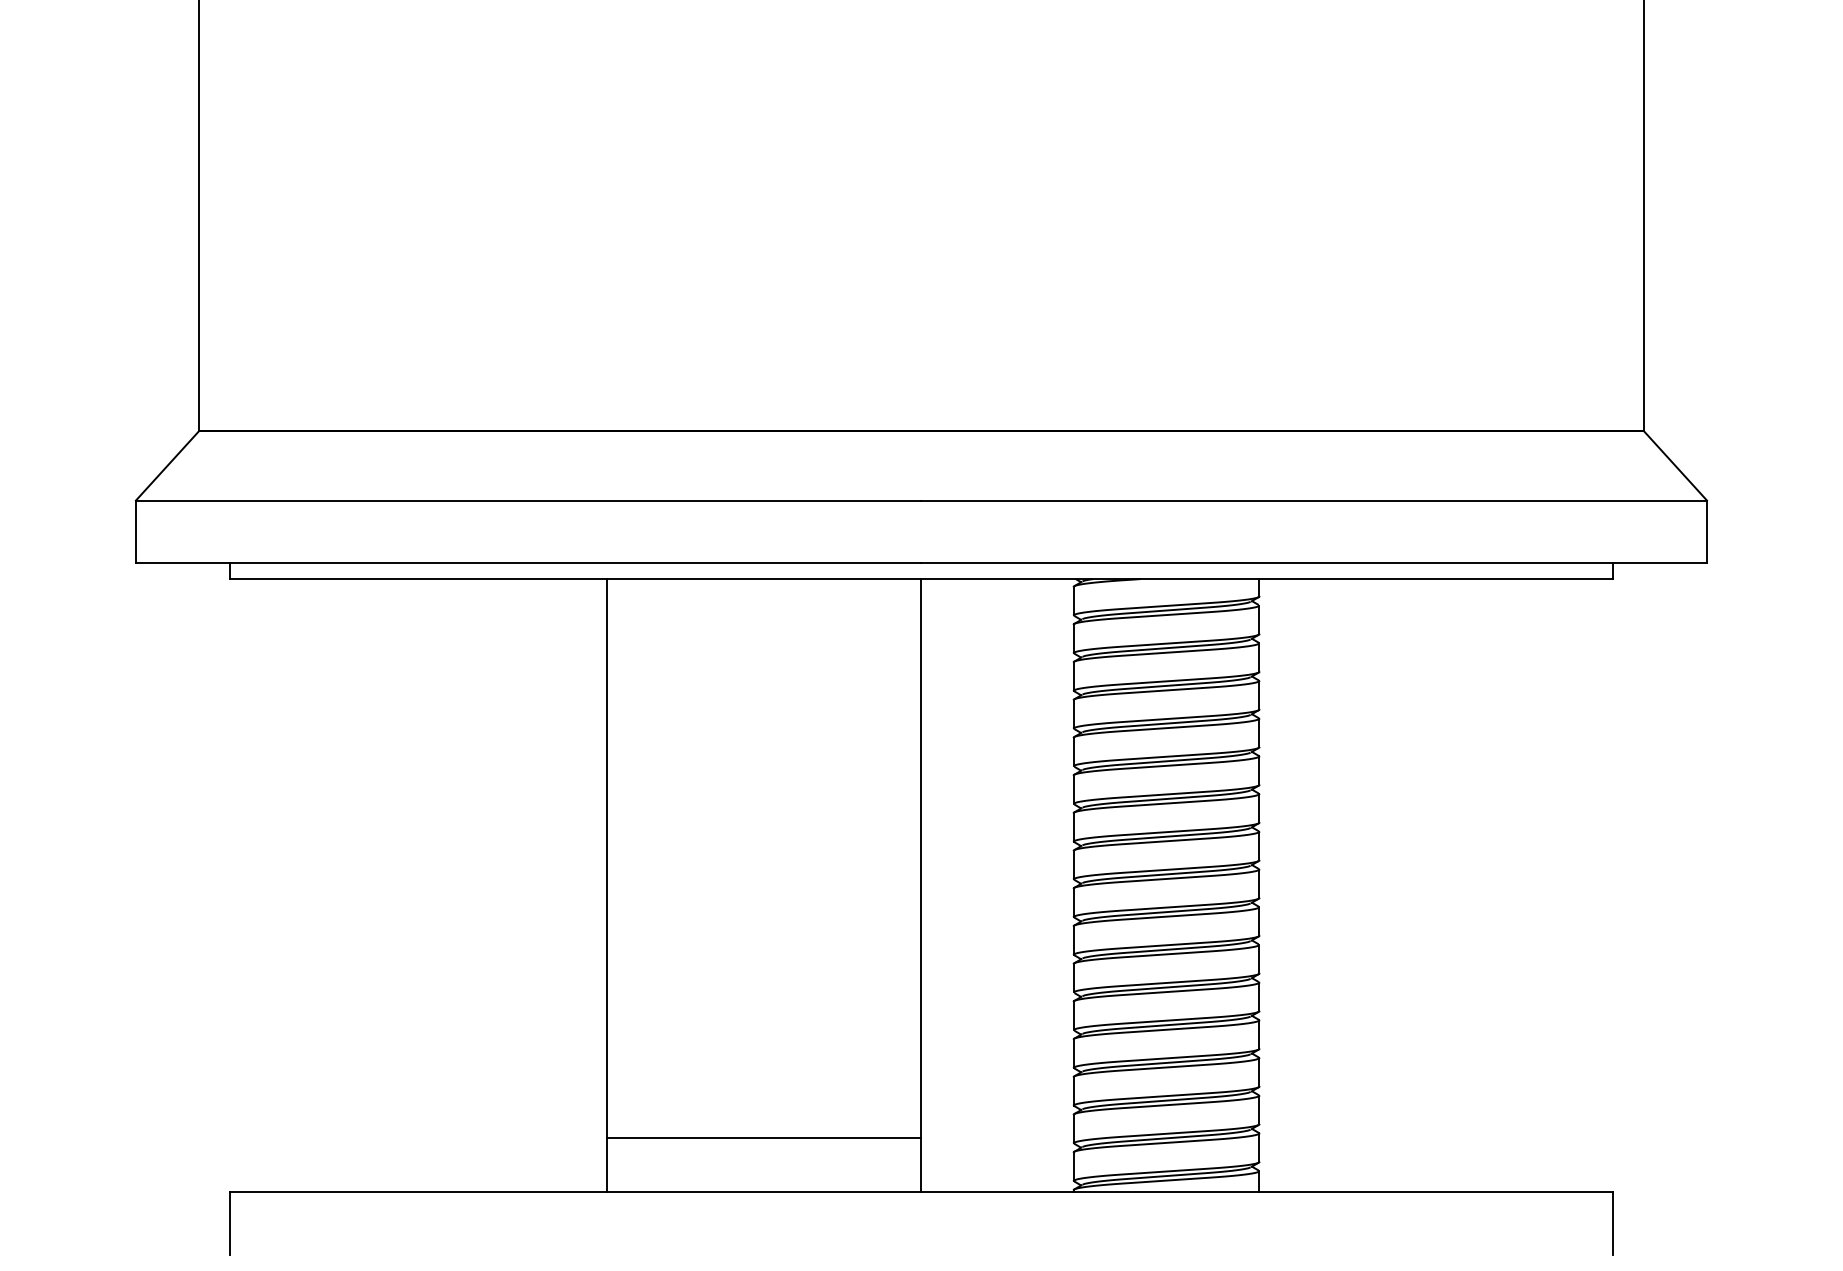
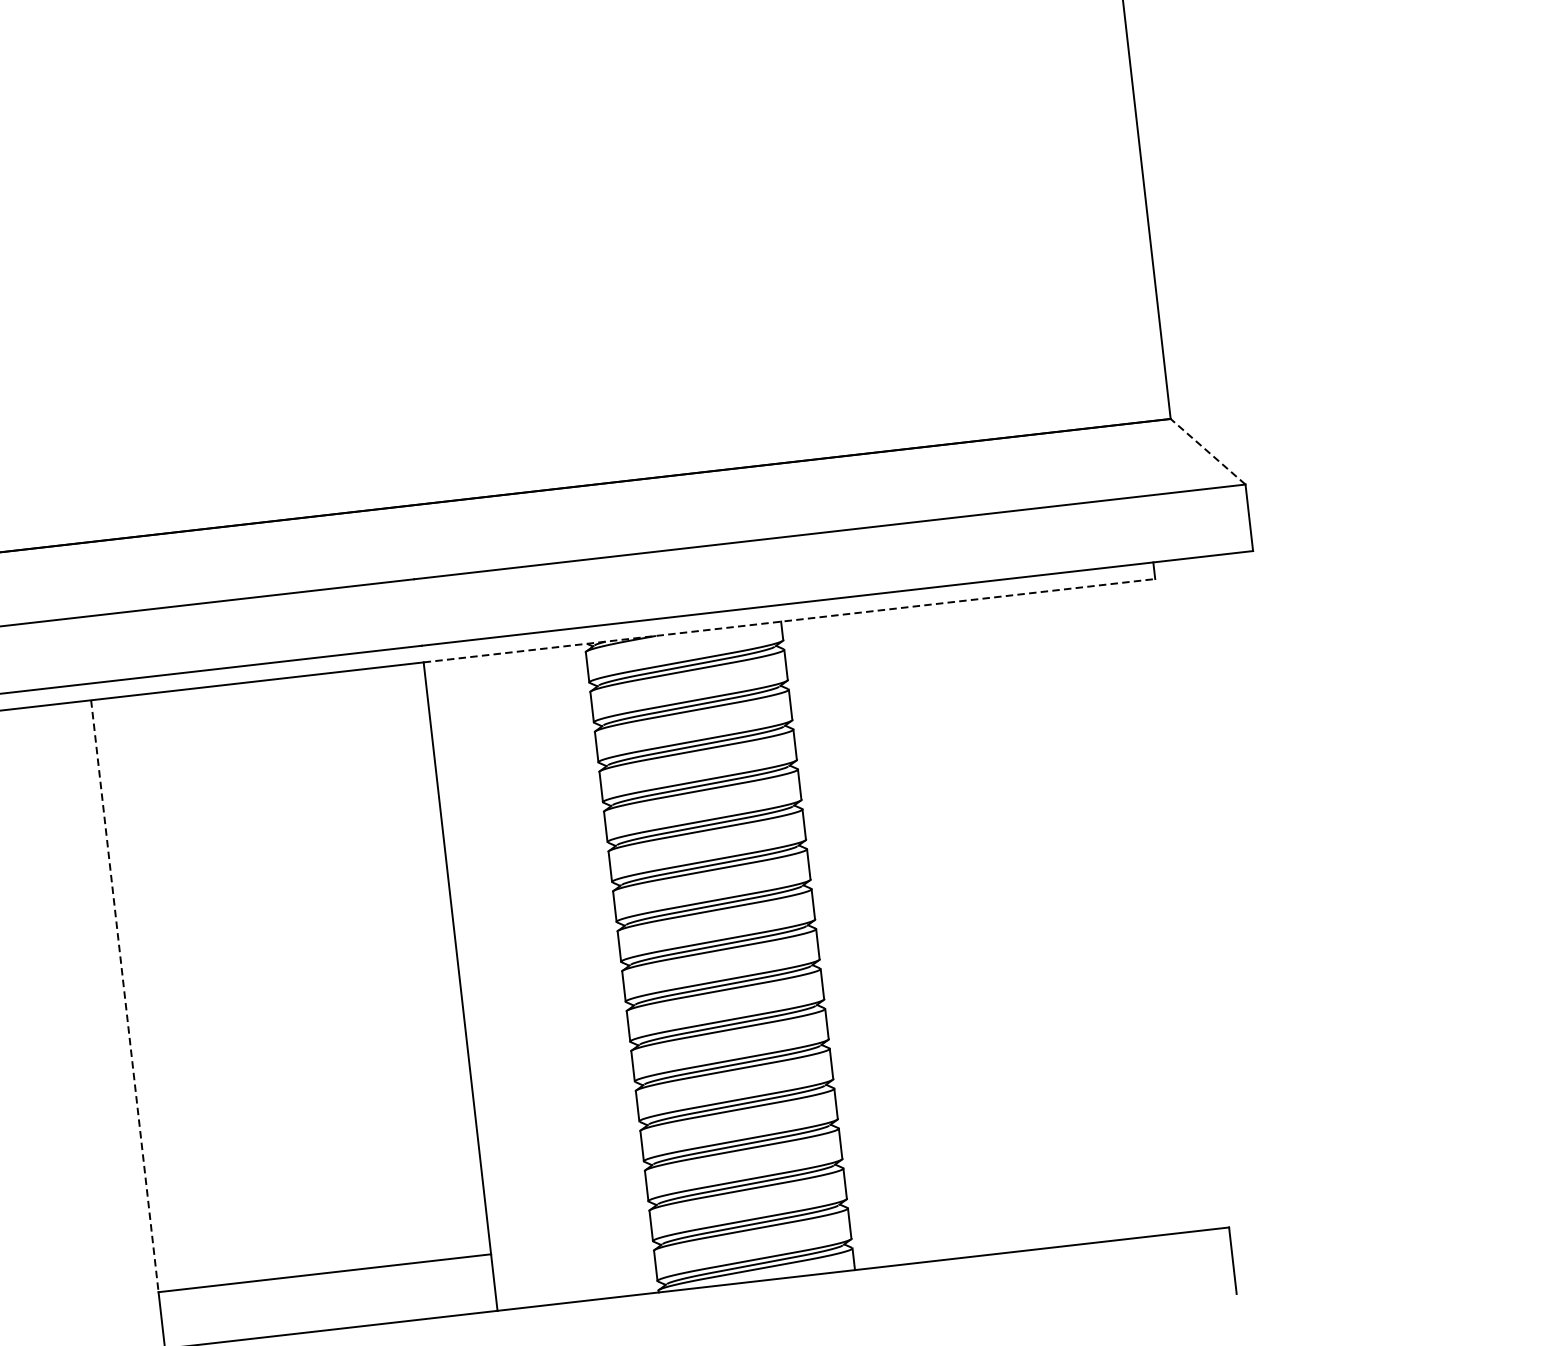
line: (1675, 465) -> (1207, 451), solid -> dashed
line: (1267, 579) -> (789, 621), solid -> dashed
line: (607, 858) -> (125, 996), solid -> dashed

